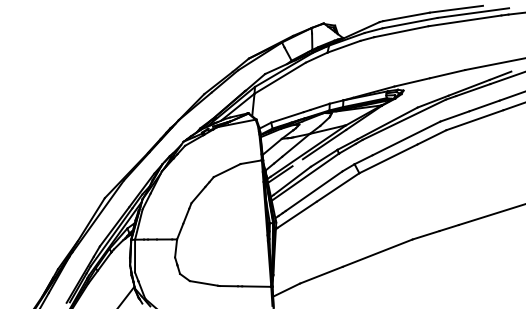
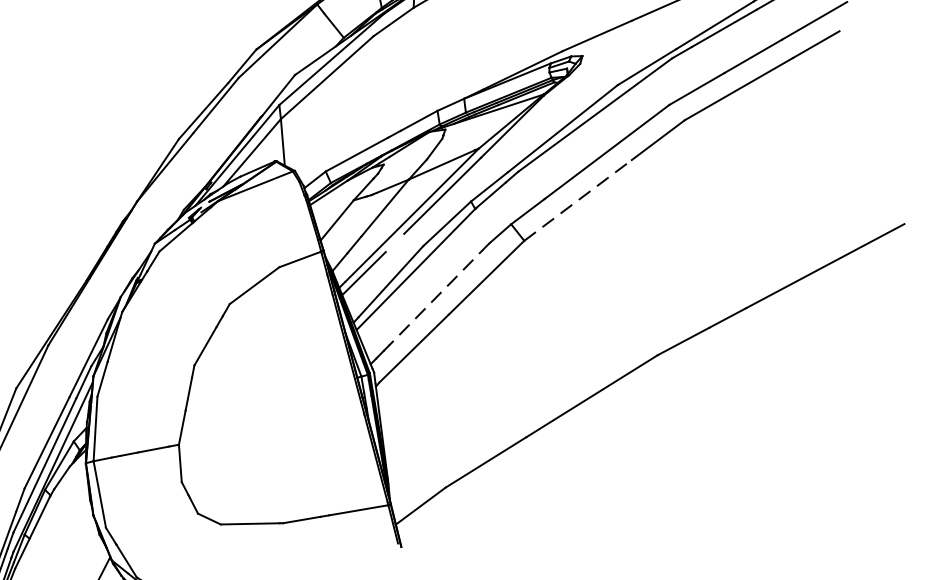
line: (388, 158) -> (577, 199), solid -> dashed
line: (314, 191) -> (440, 294), solid -> dashed

